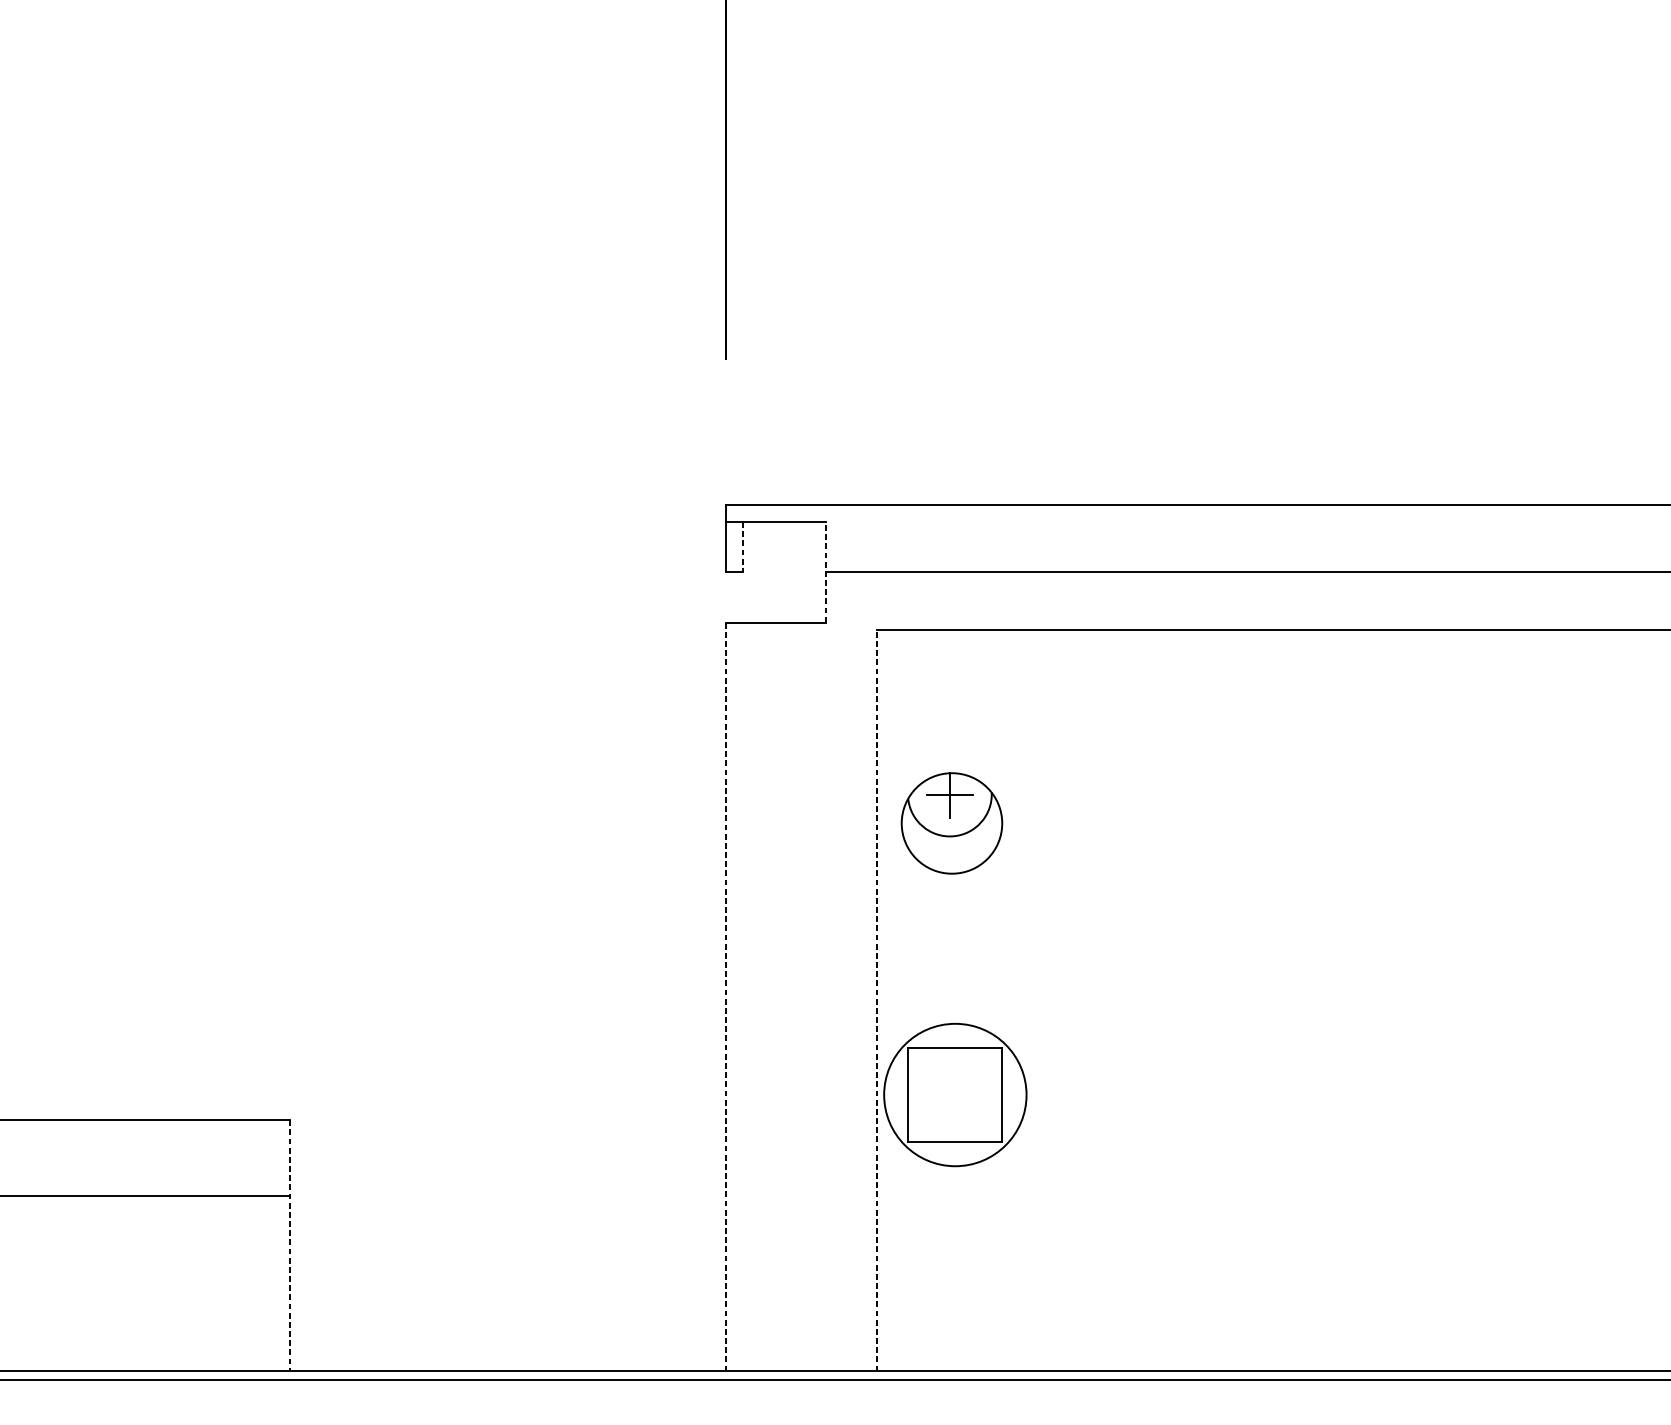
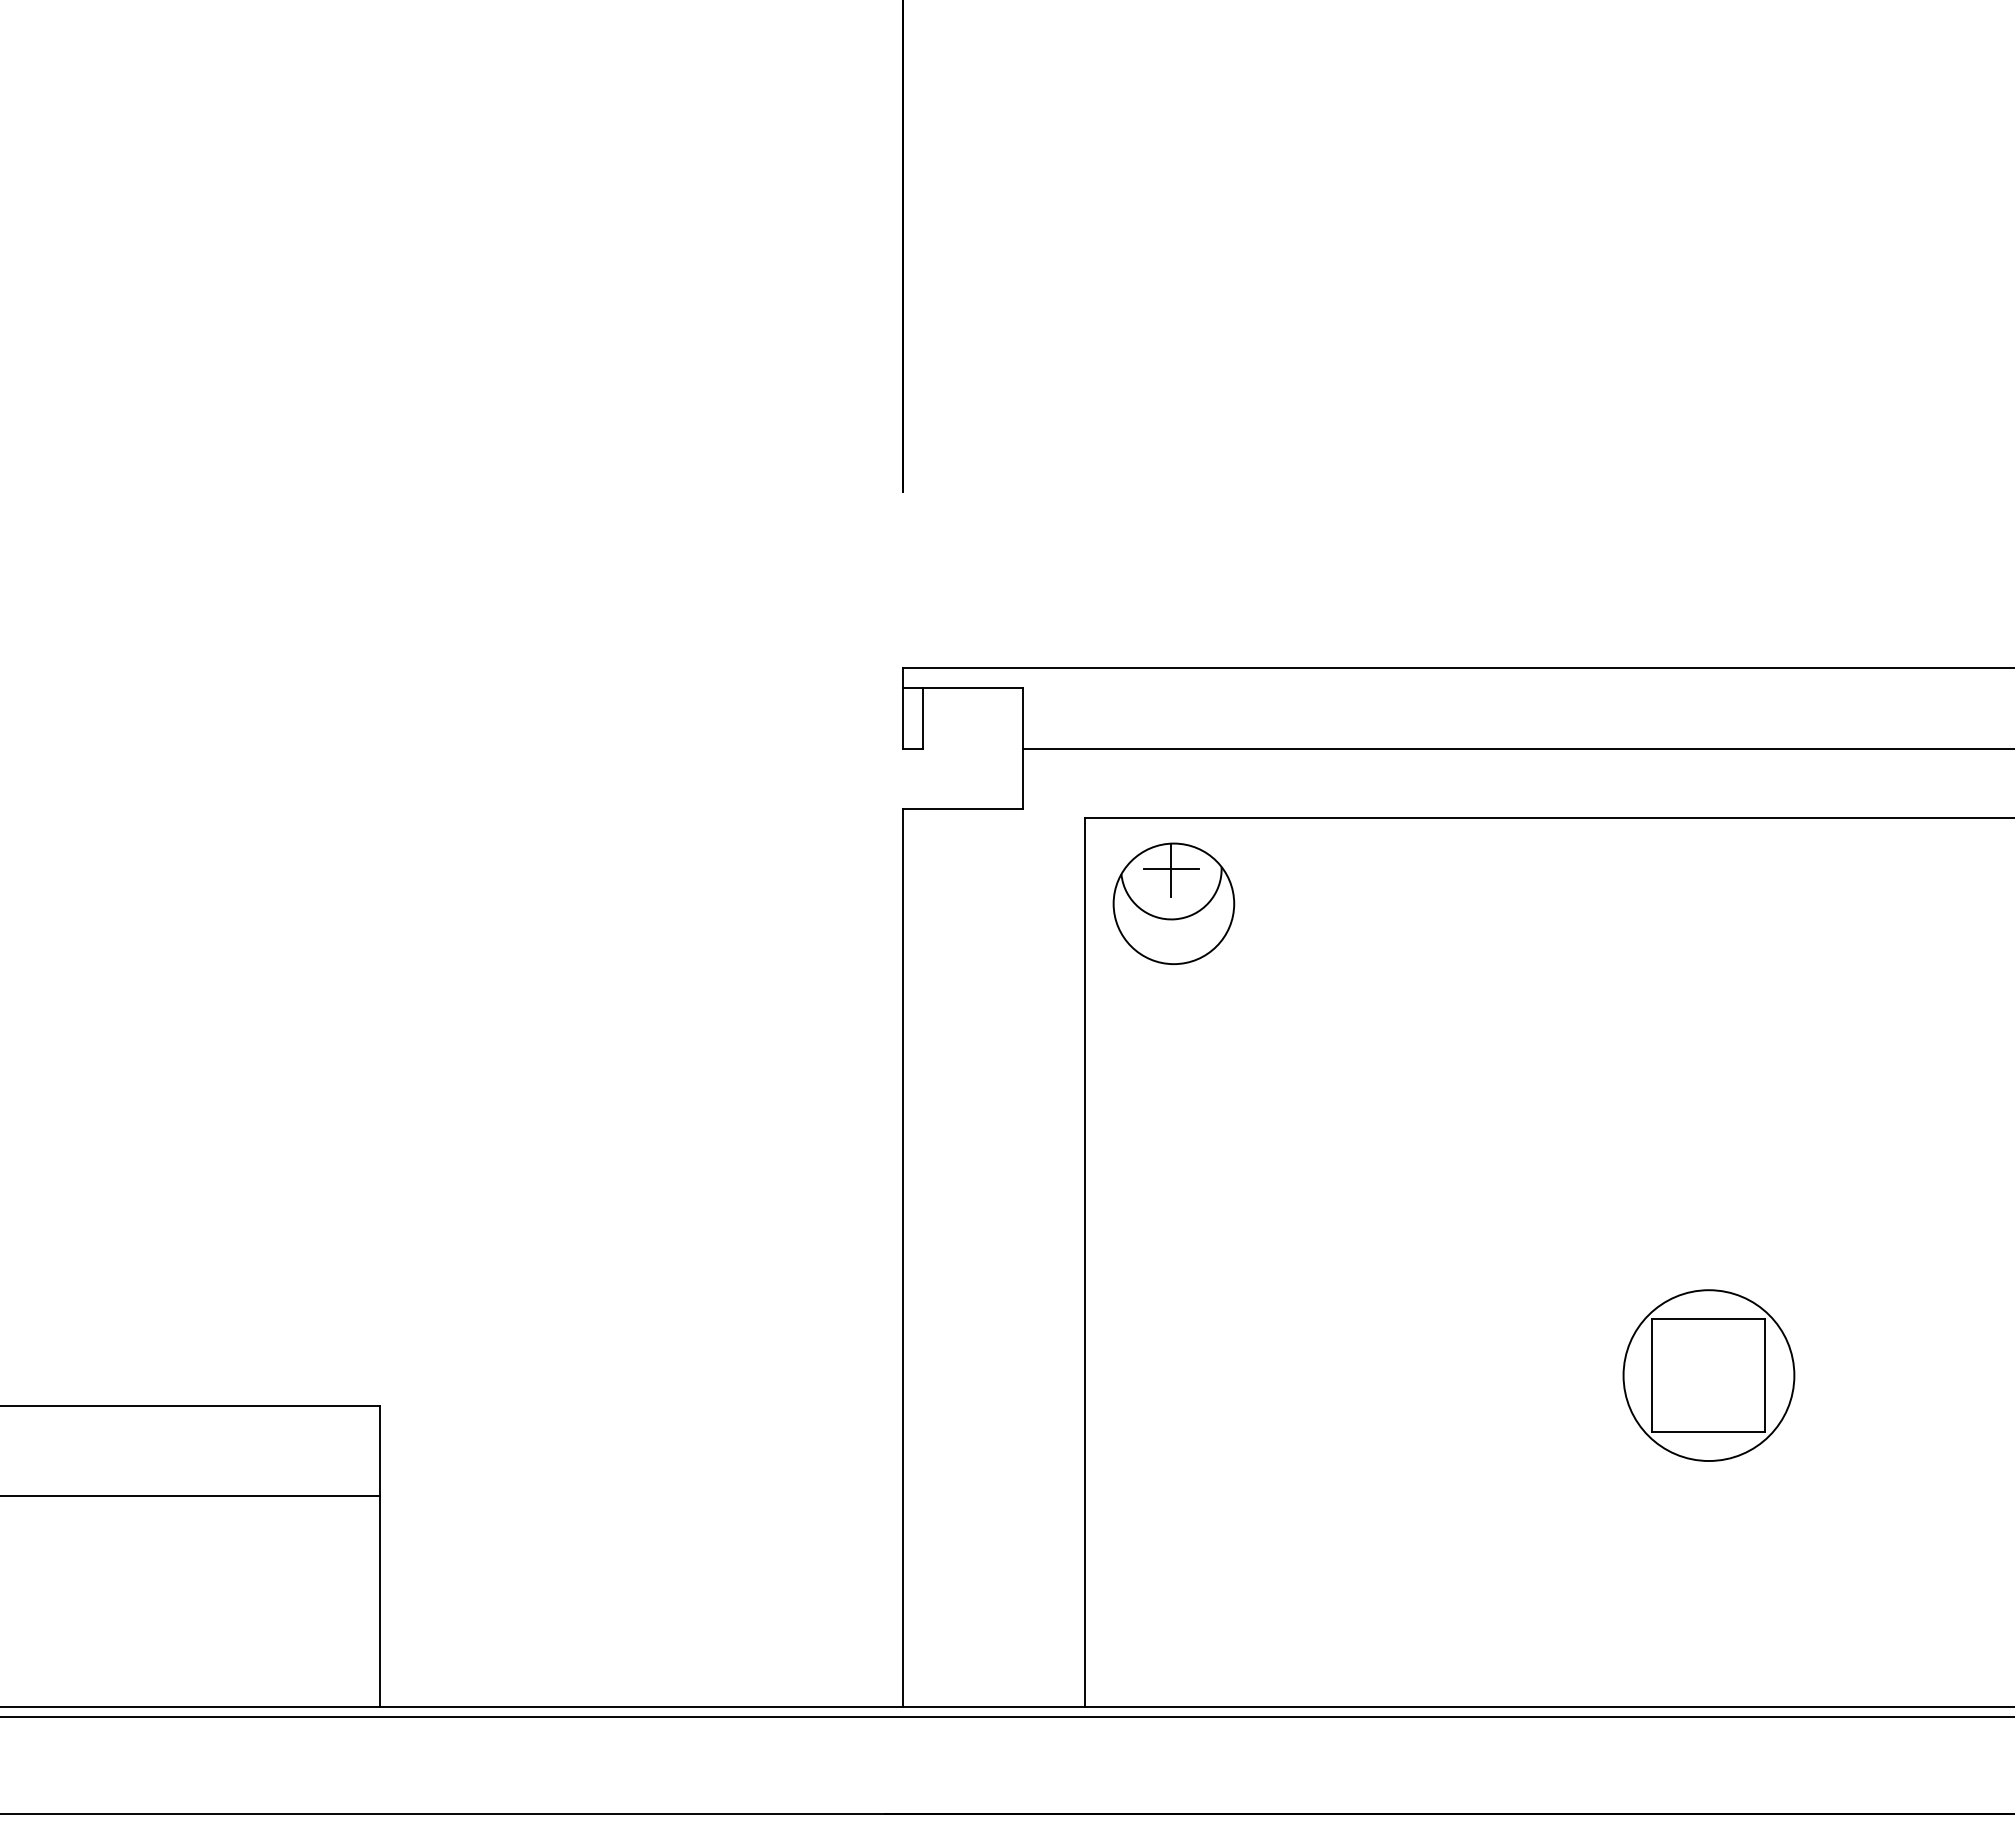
line: (742, 547) -> (922, 718), dashed -> solid
line: (826, 572) -> (1023, 748), dashed -> solid
part: (951, 823) -> (1173, 903), moved
line: (725, 996) -> (902, 1257), dashed -> solid
line: (877, 1000) -> (1084, 1262), dashed -> solid
part: (954, 1094) -> (1708, 1375), moved
line: (290, 1245) -> (380, 1556), dashed -> solid

